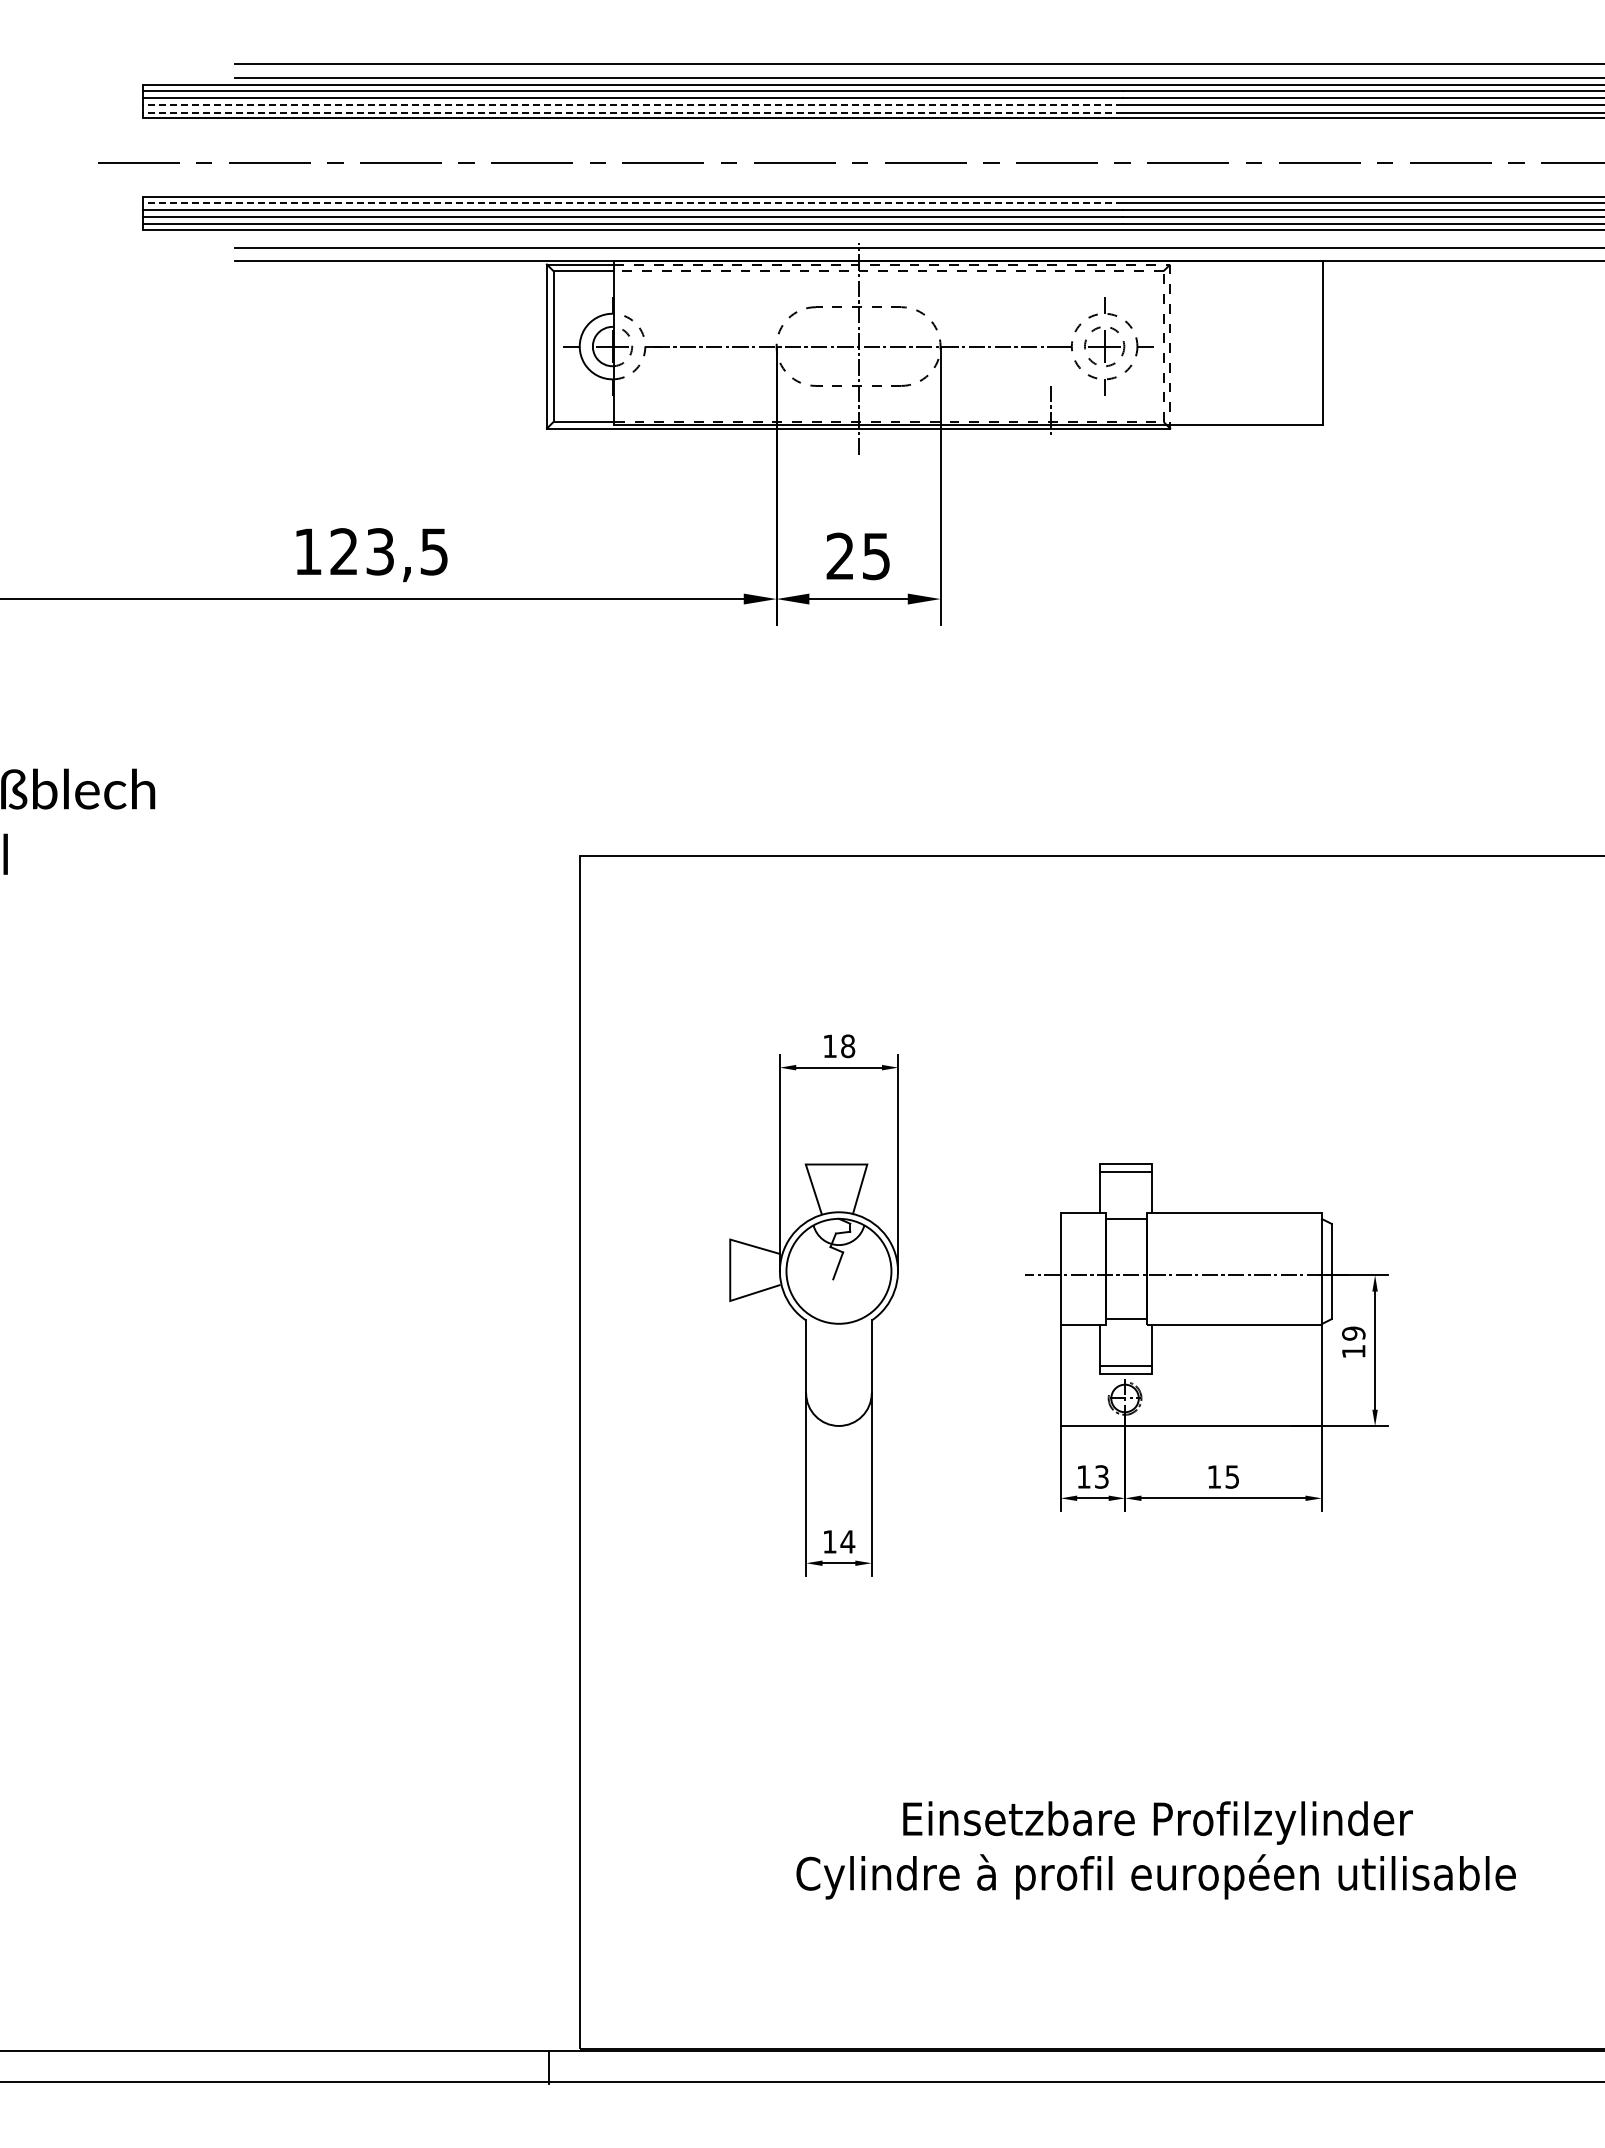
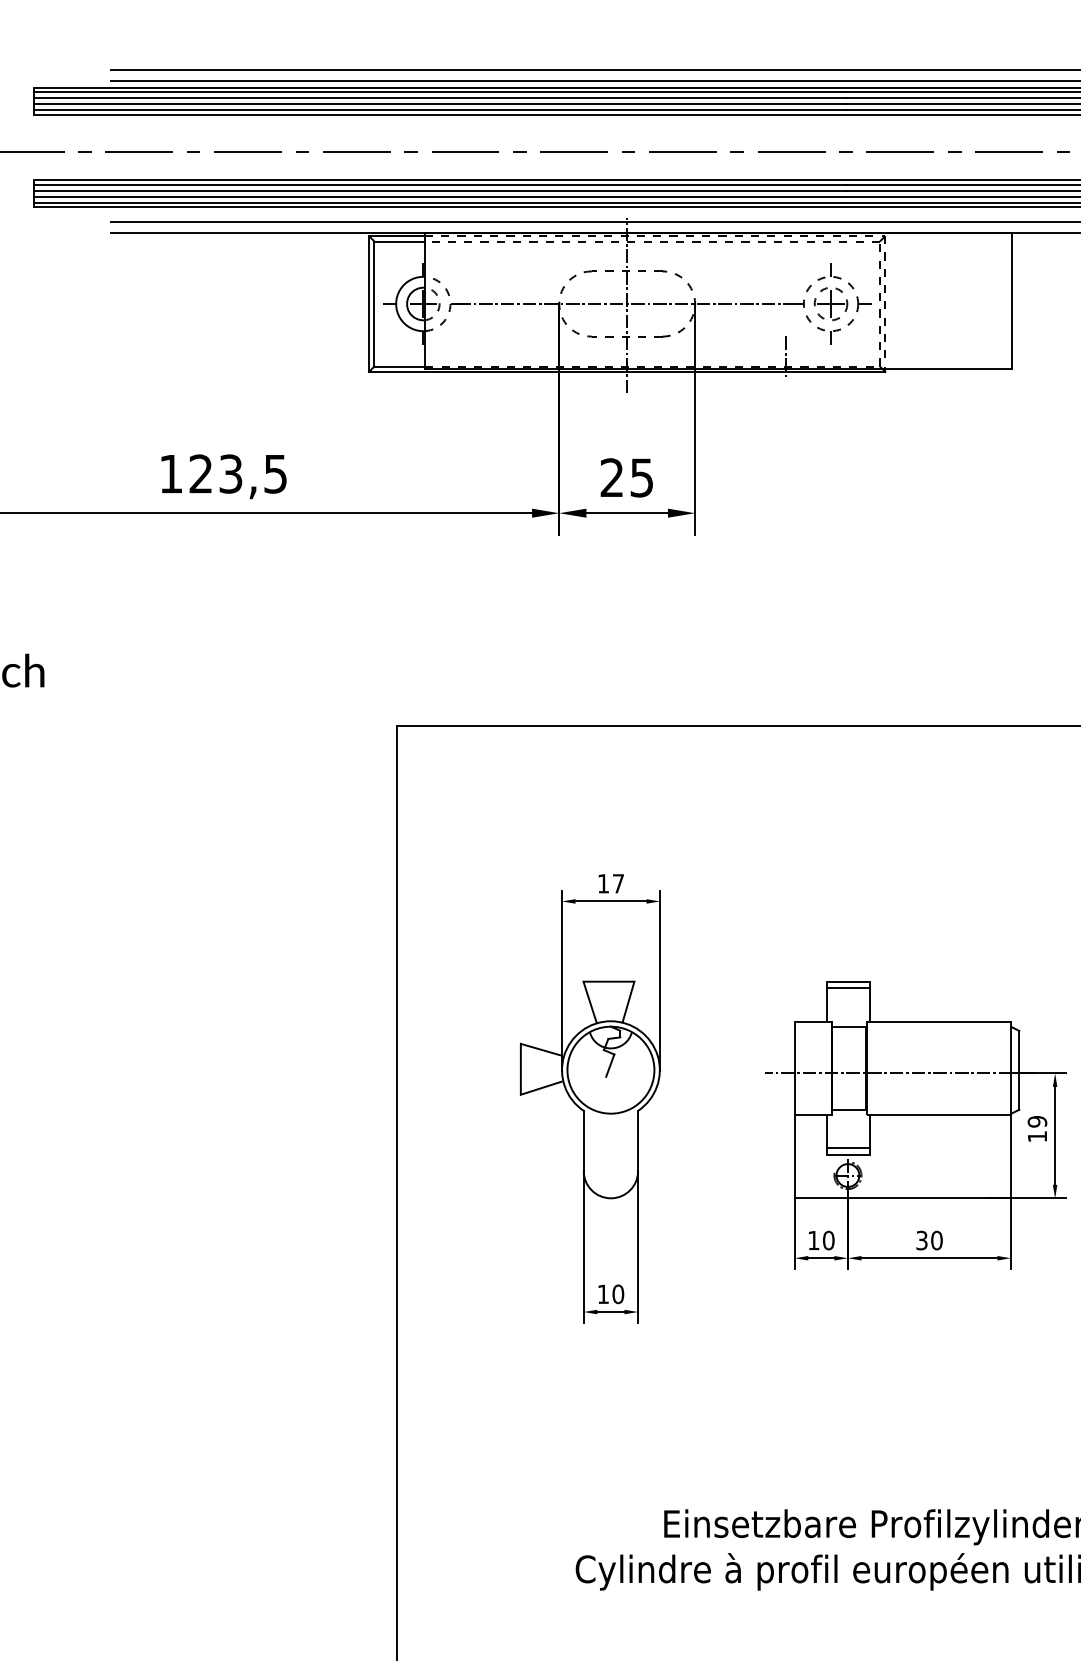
line: (633, 105) -> (440, 104), dashed -> solid
line: (633, 112) -> (440, 110), dashed -> solid
line: (633, 203) -> (440, 185), dashed -> solid
text: (848, 1046) -> (618, 883), 18 -> 17
text: (1101, 1476) -> (828, 1240), 13 -> 10
text: (1223, 1476) -> (929, 1240), 15 -> 30
text: (847, 1541) -> (618, 1294), 14 -> 10

